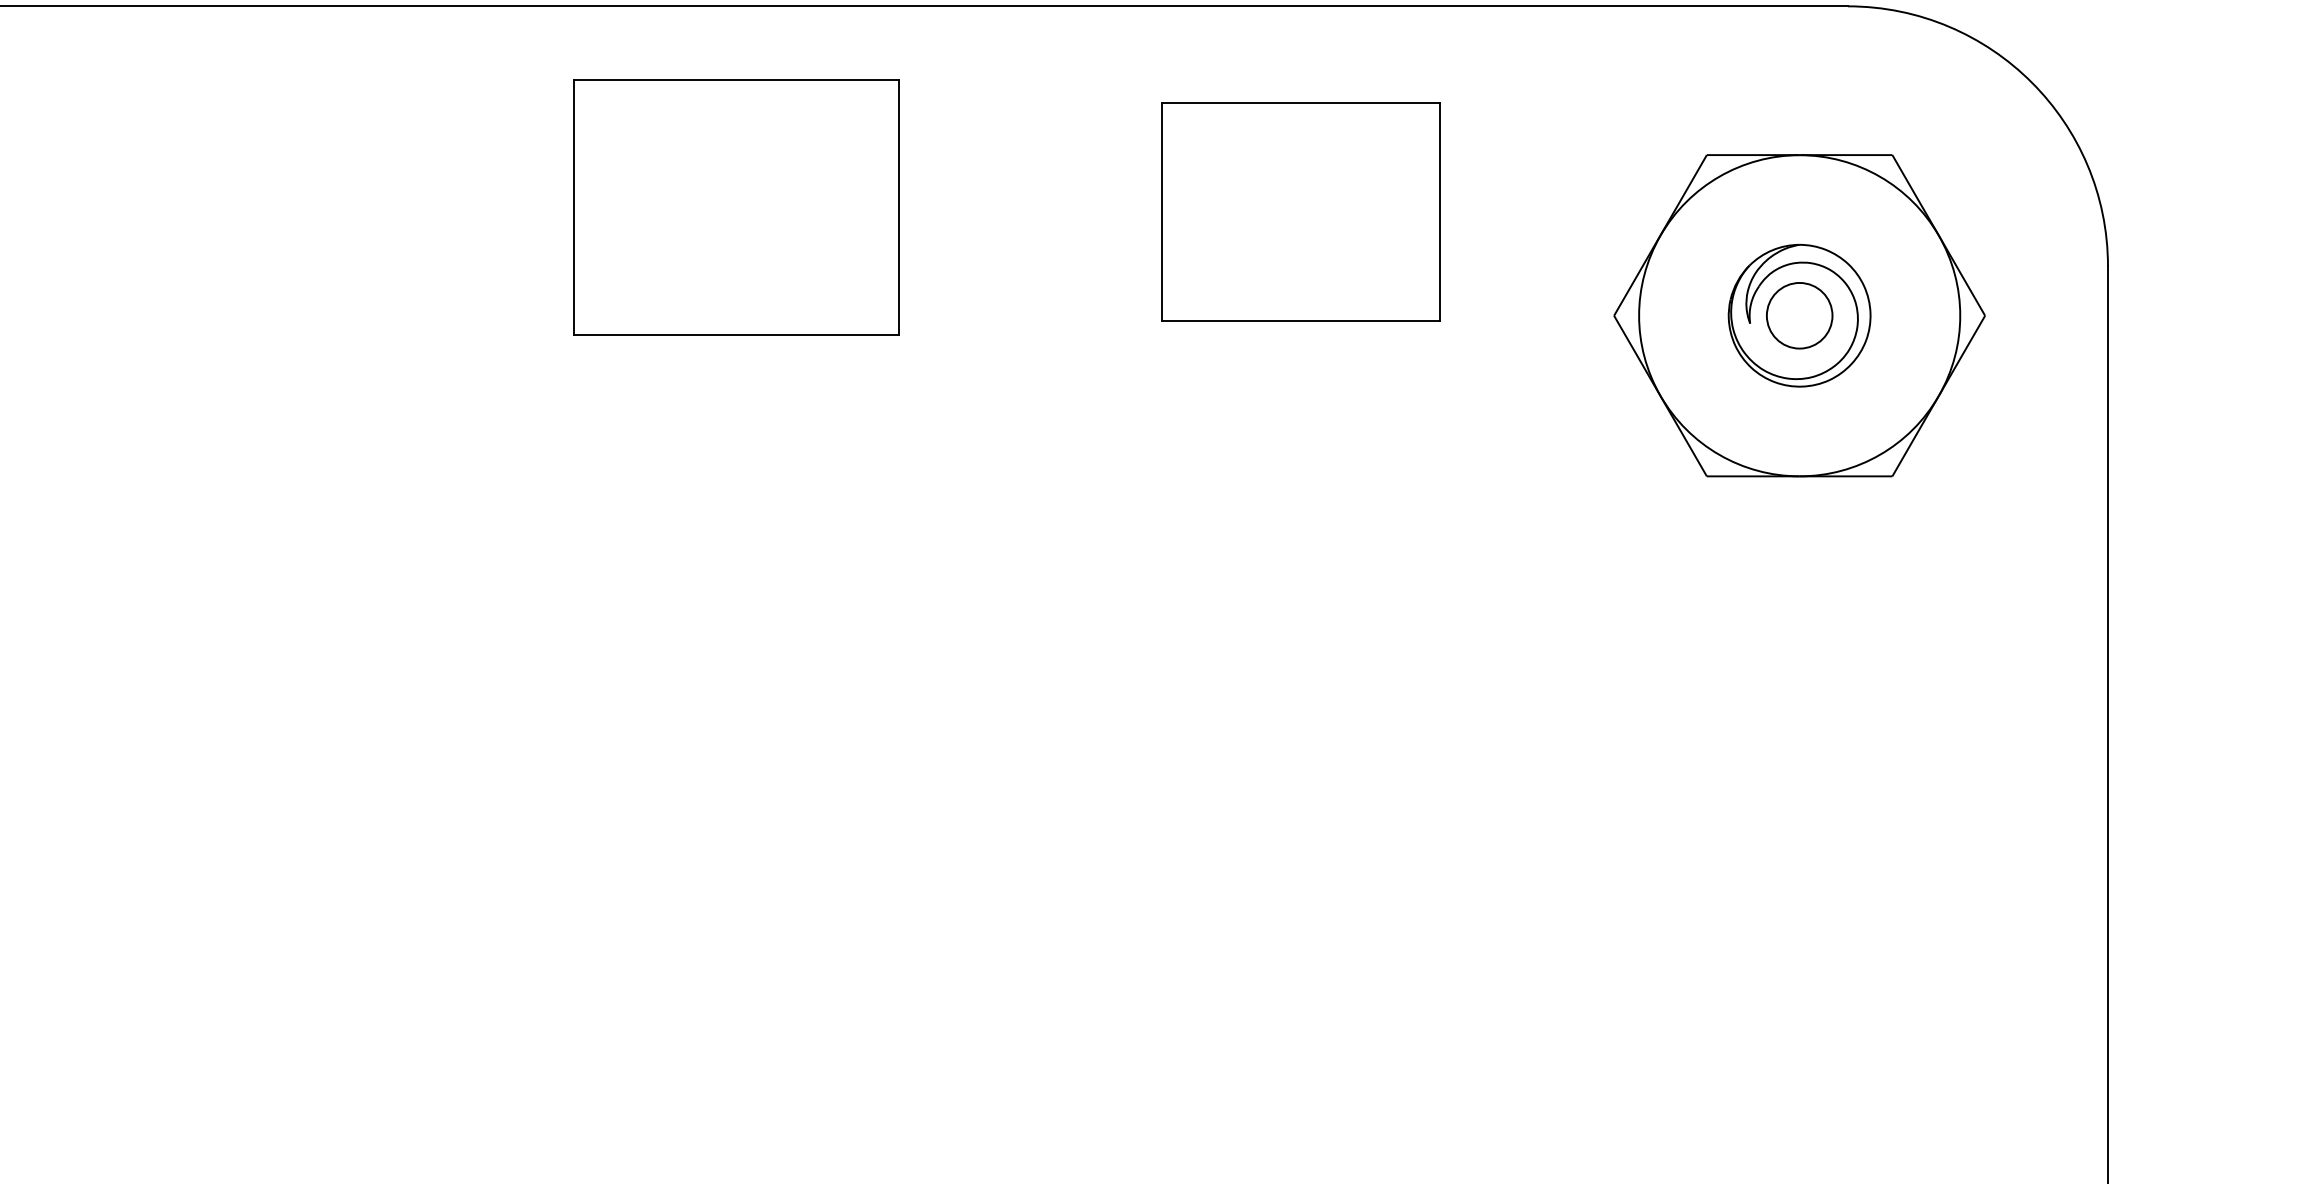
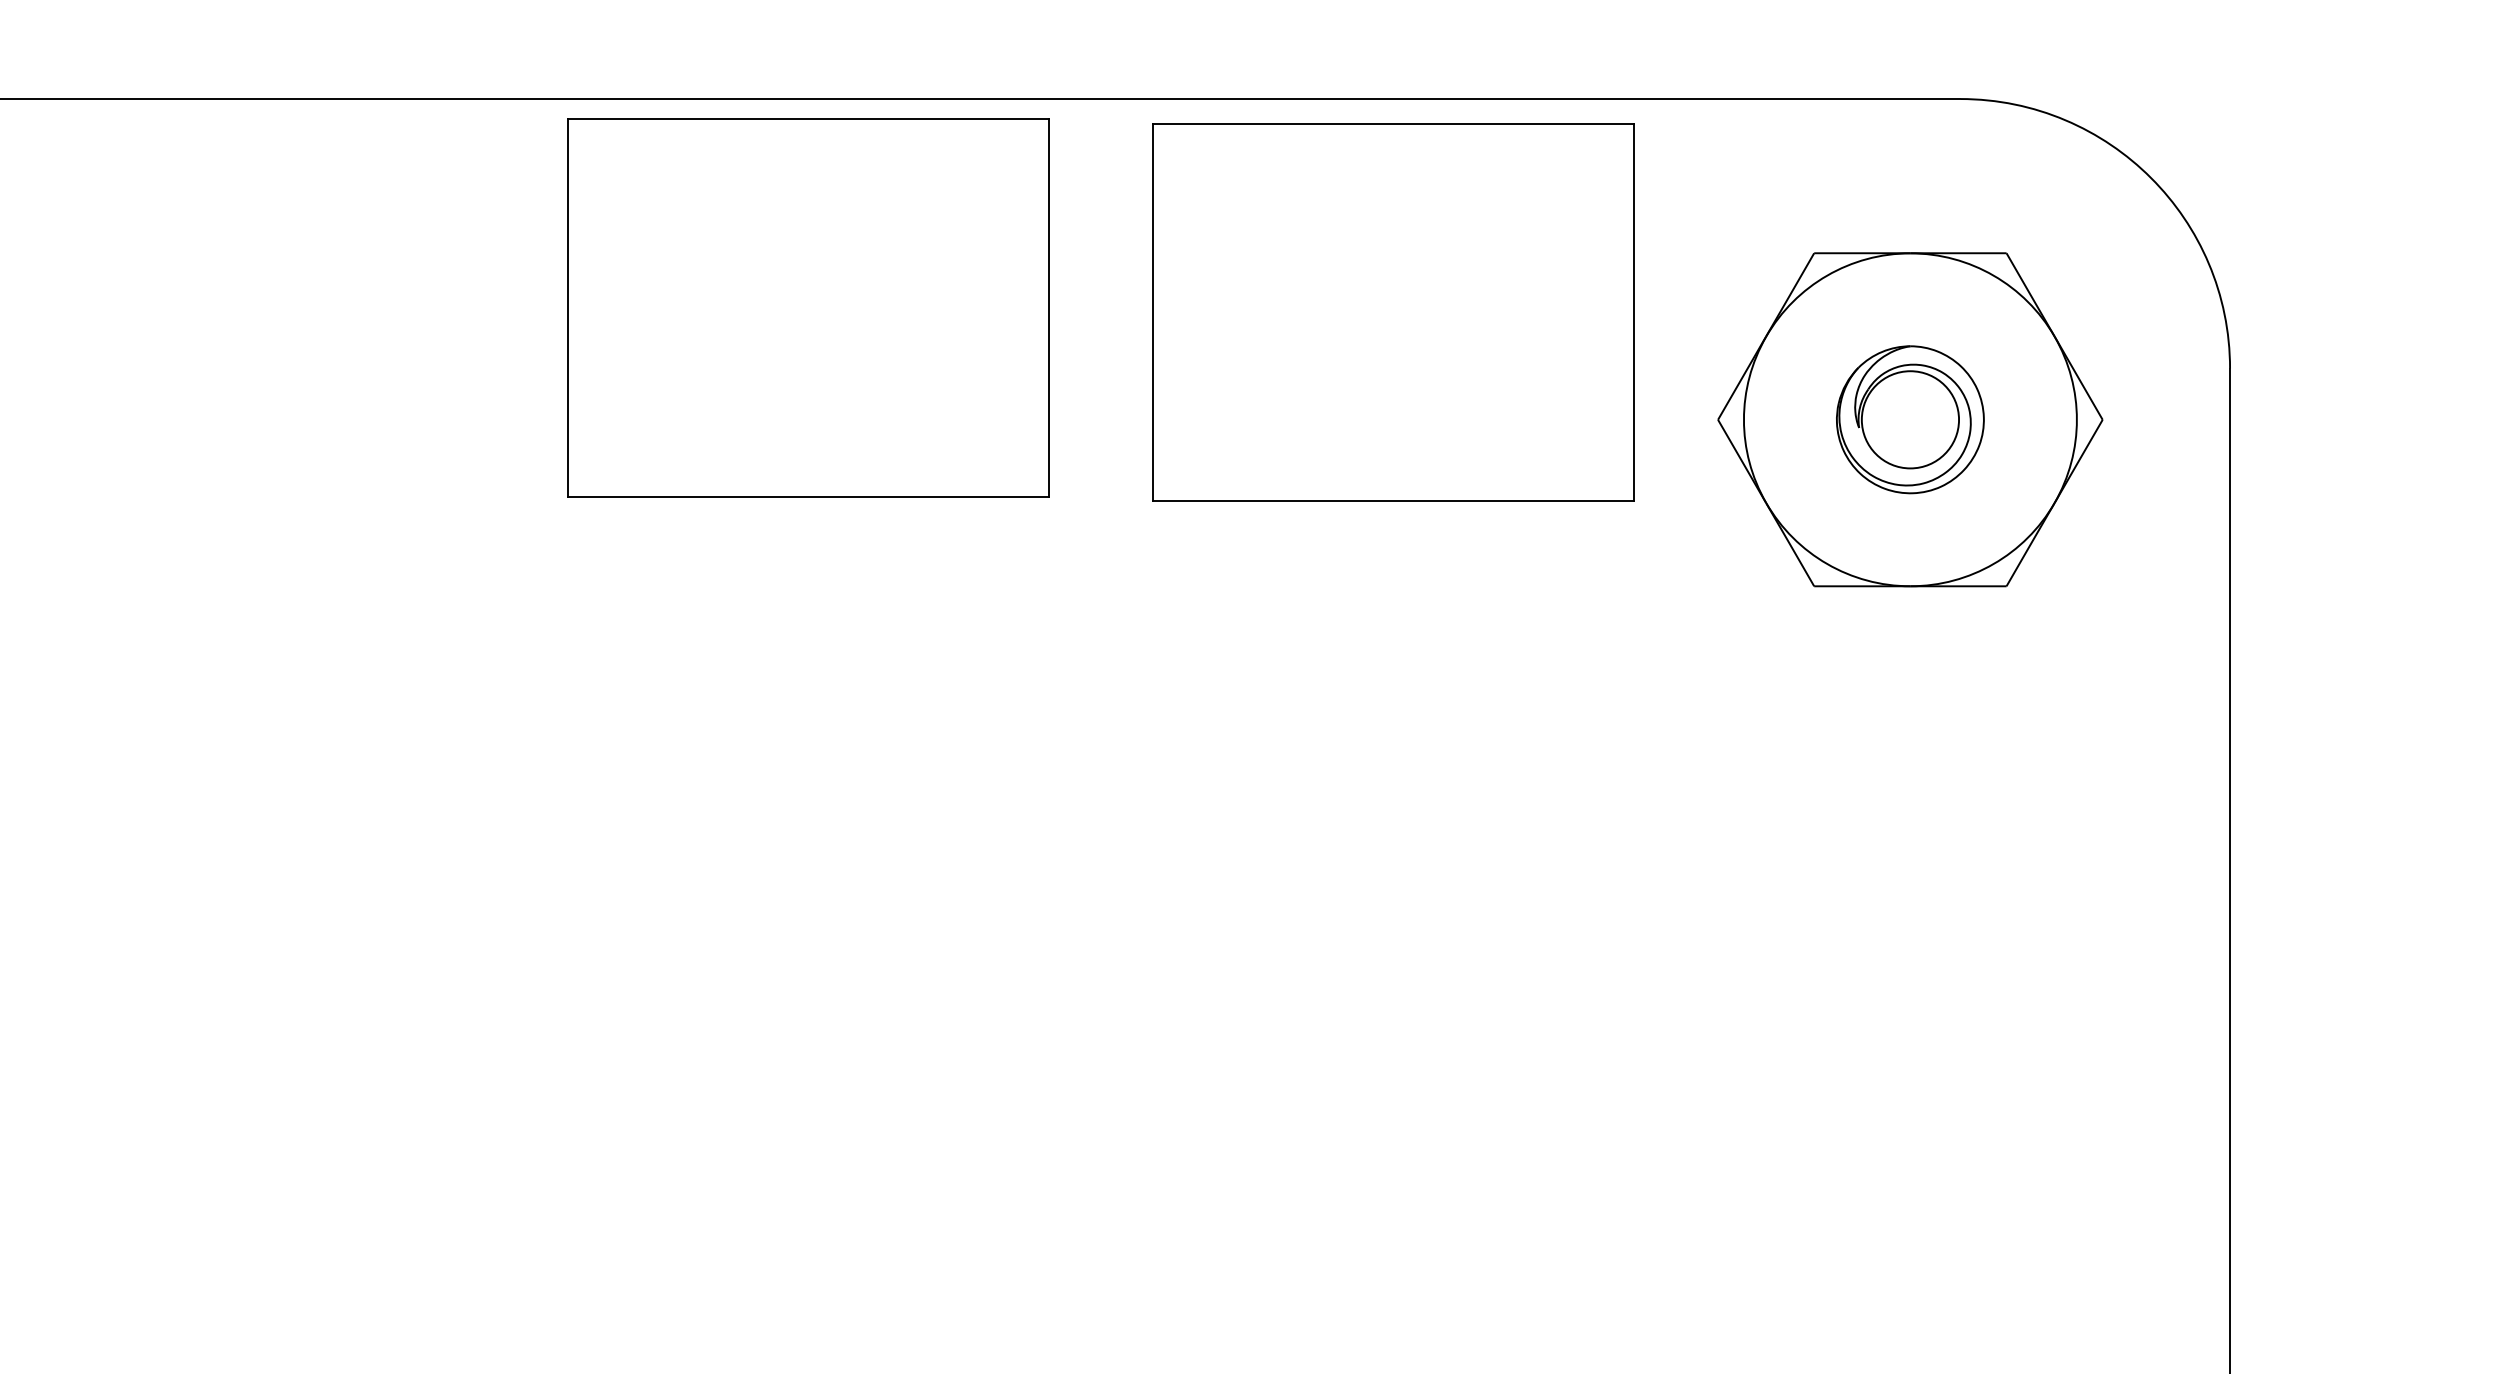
part: (736, 207) -> (808, 307), size x1.43
part: (1301, 212) -> (1393, 312), size x1.67
circle: (1799, 315) -> (1910, 419), size x1.43

